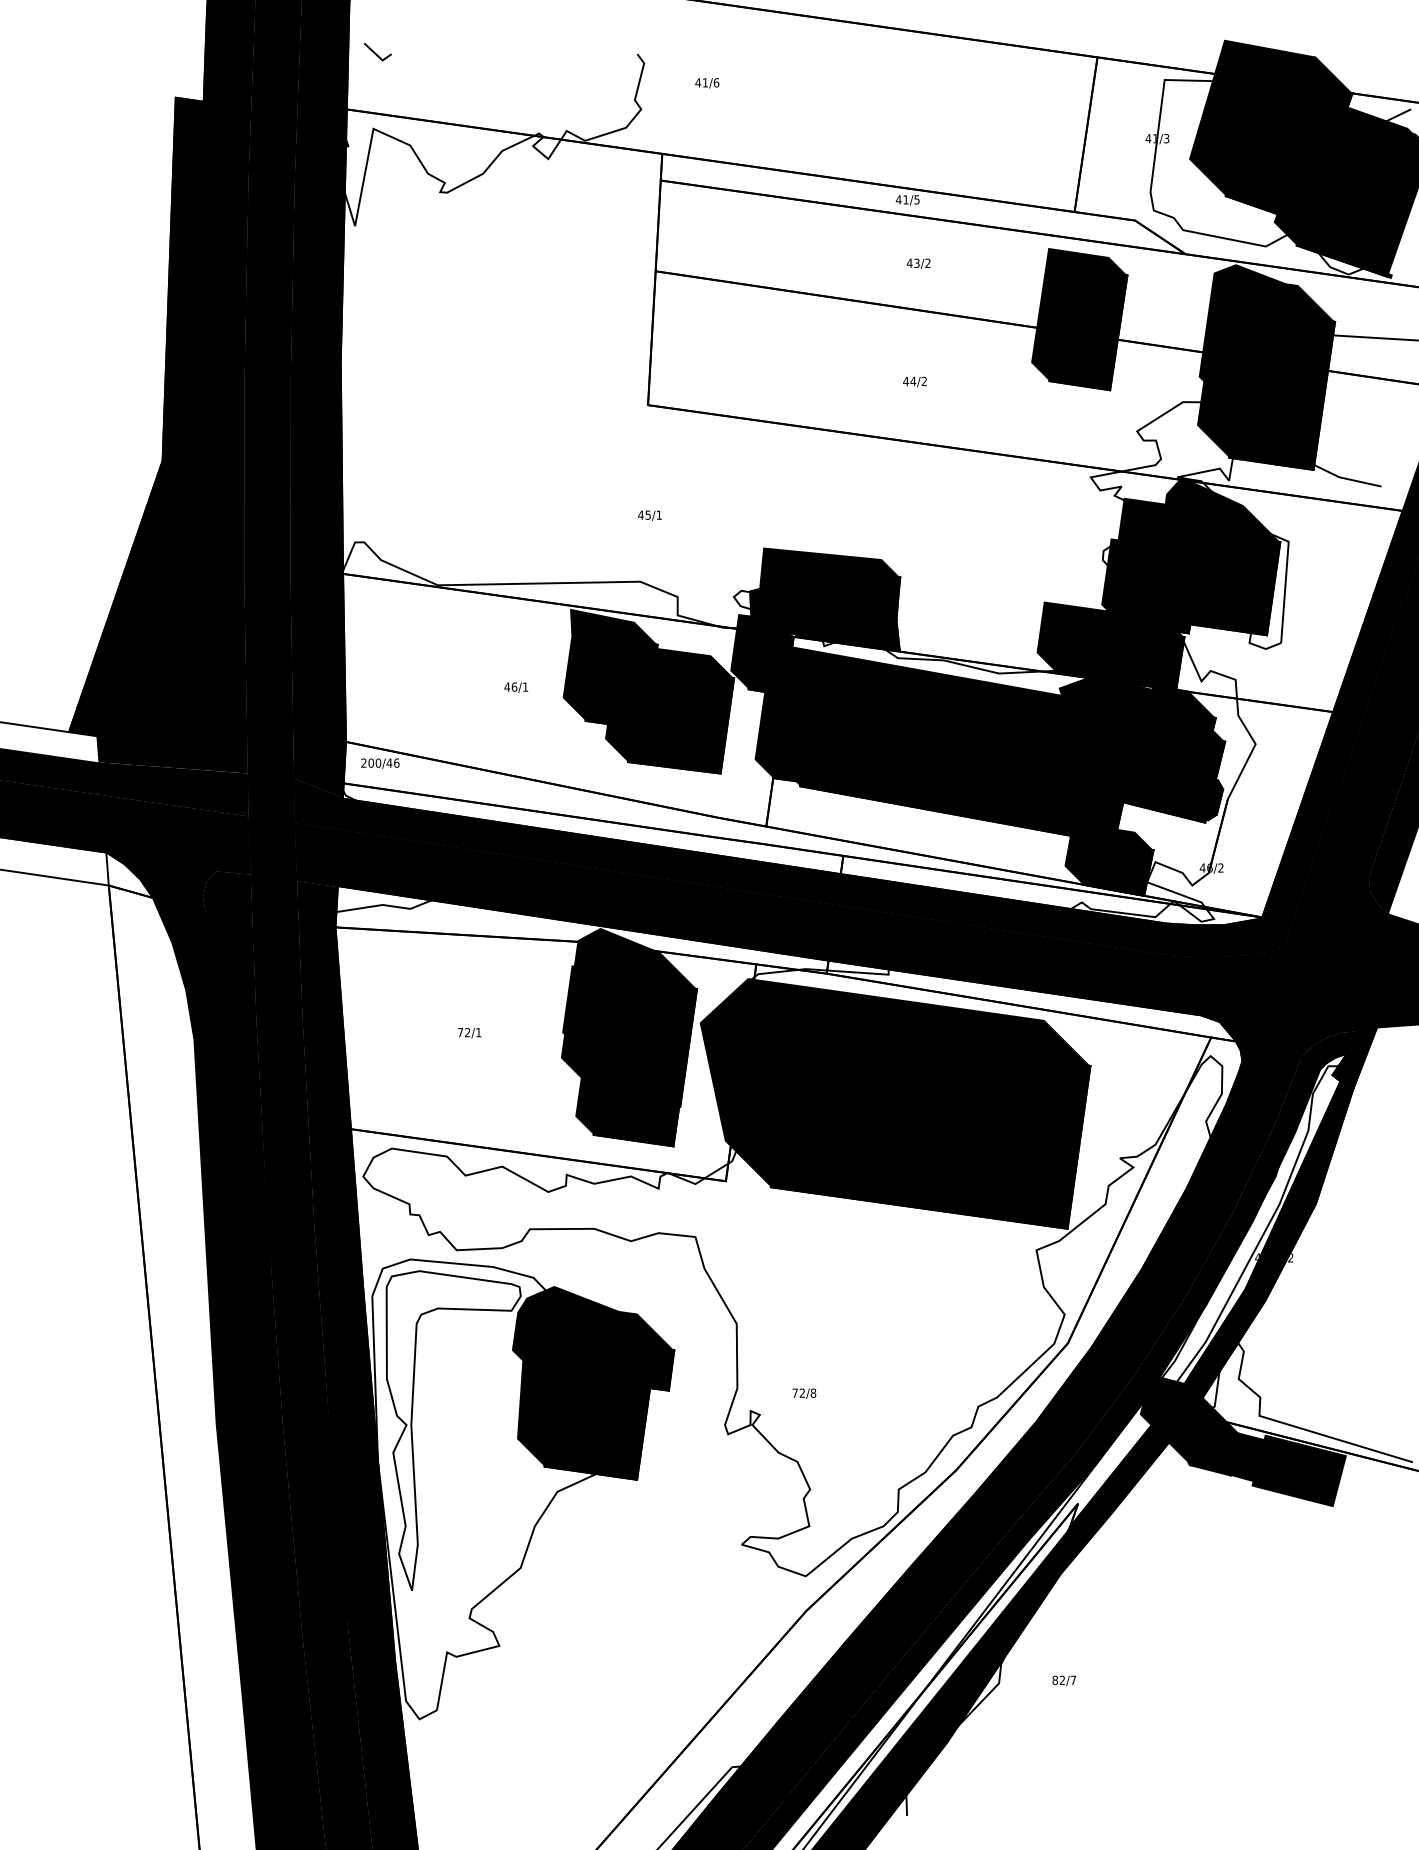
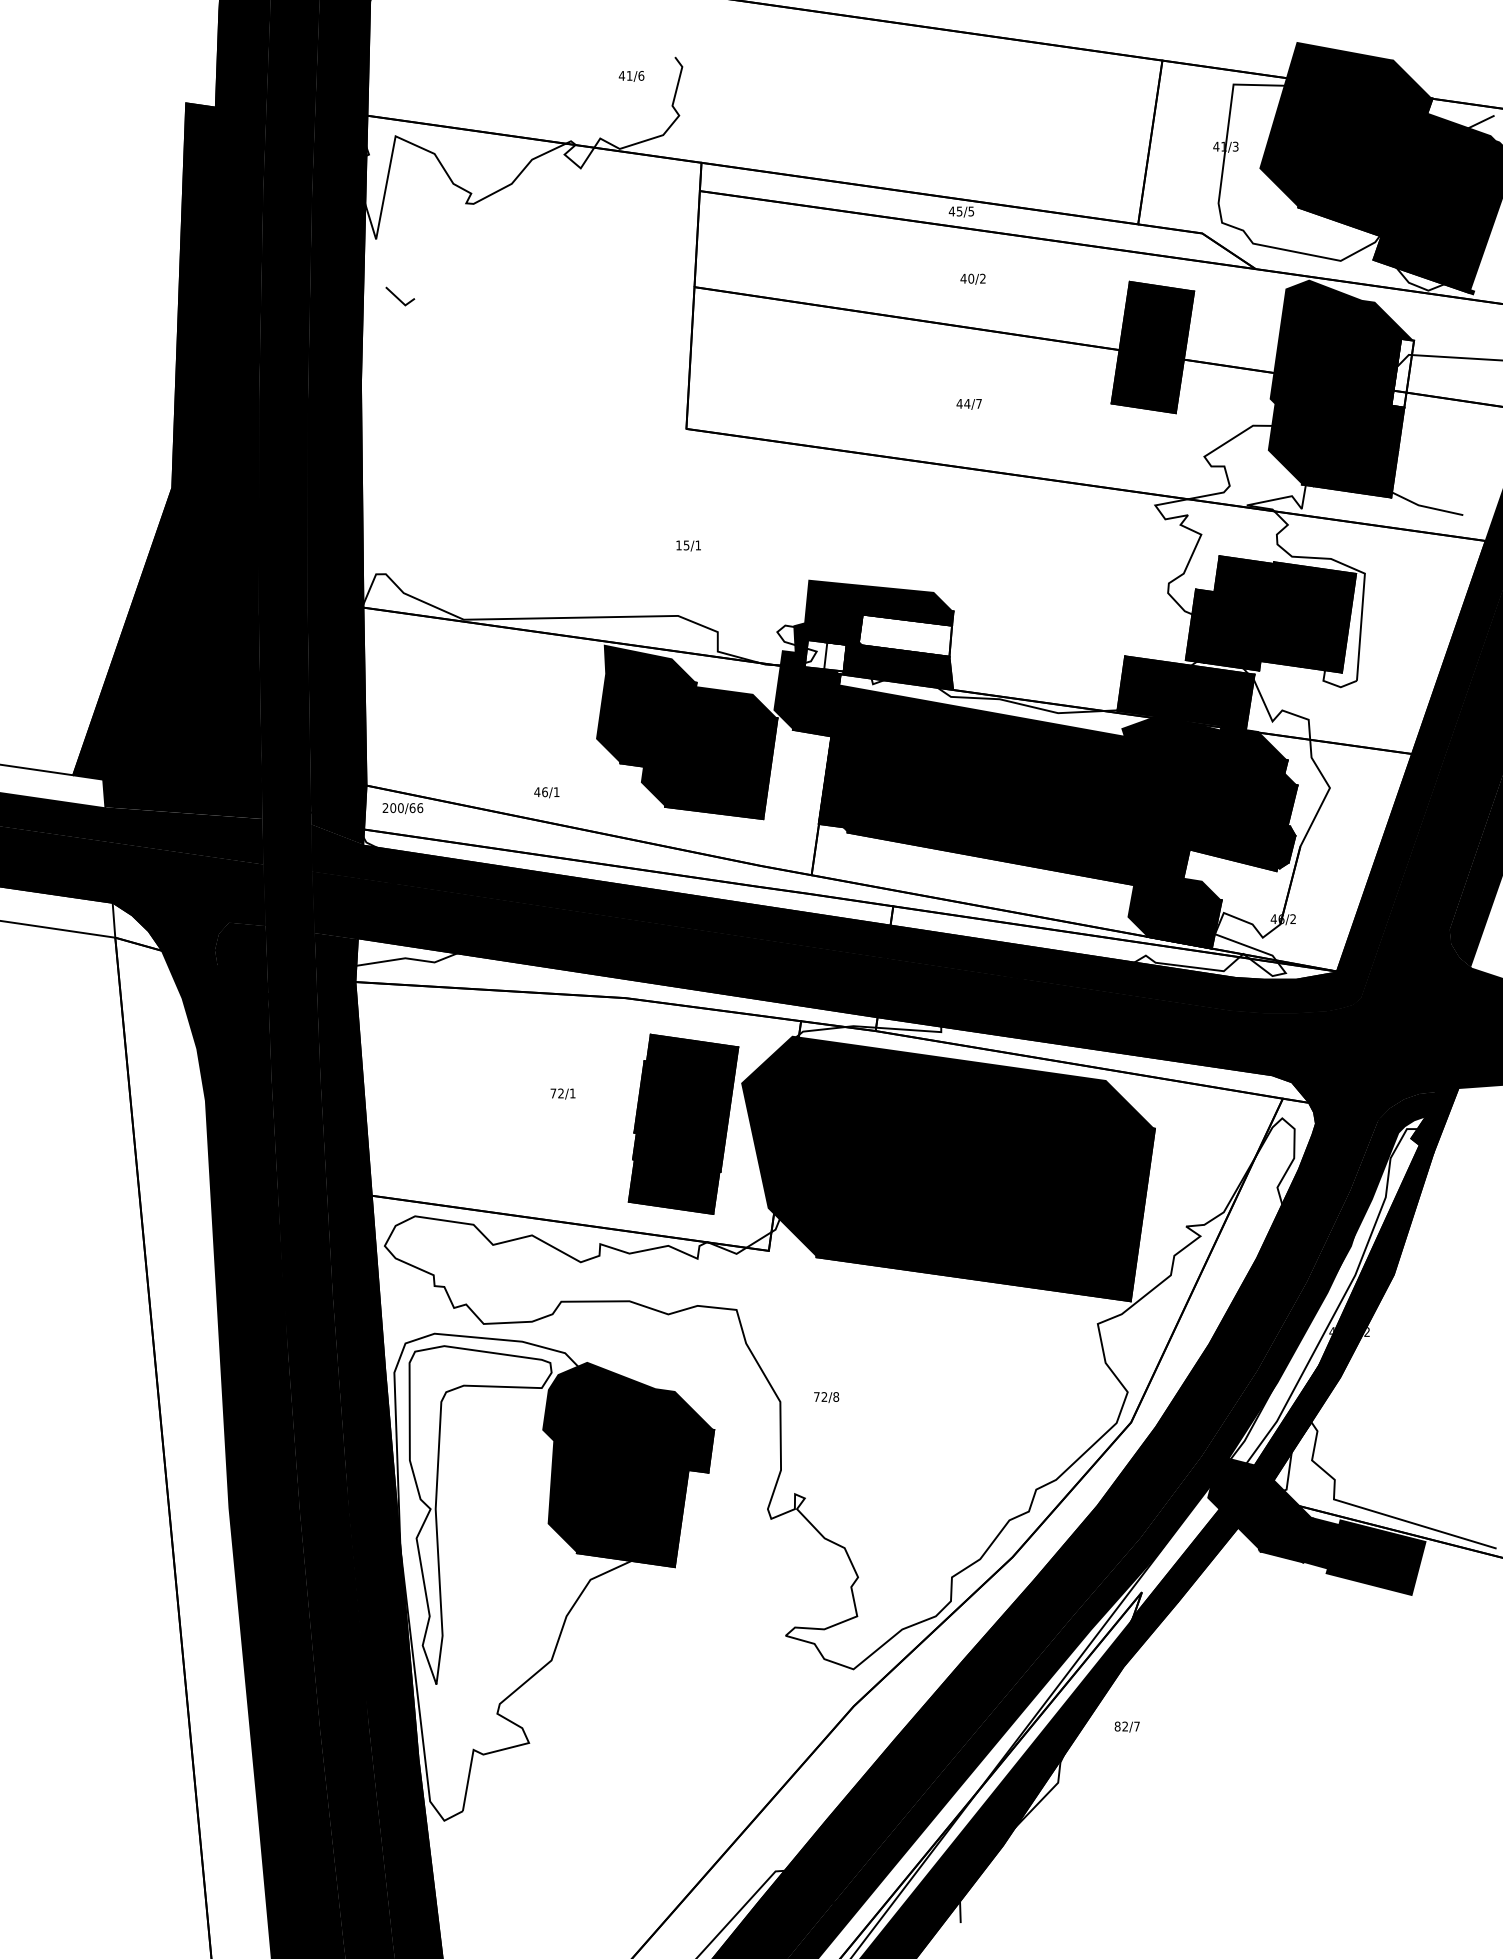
line: (376, 53) -> (398, 297), moved
text: (707, 83) -> (631, 76), moved
text: (905, 199) -> (959, 211), 41/5 -> 45/5
fill: (1288, 229) -> (1364, 242), removed
text: (916, 262) -> (970, 277), 43/2 -> 40/2
fill: (1079, 314) -> (1143, 332), removed
fill: (1324, 352) -> (1402, 373), removed
text: (923, 381) -> (978, 403), 44/2 -> 44/7
text: (640, 514) -> (678, 544), 45/1 -> 15/1
fill: (1158, 573) -> (1227, 607), removed
fill: (854, 600) -> (905, 635), removed
fill: (779, 619) -> (825, 655), removed
text: (516, 687) -> (547, 792), moved
fill: (769, 734) -> (815, 777), removed
text: (389, 762) -> (412, 807), 200/46 -> 200/66
fill: (628, 1030) -> (665, 1091), removed
text: (469, 1033) -> (562, 1094), moved
text: (804, 1393) -> (826, 1397), moved
text: (1063, 1680) -> (1126, 1726), moved

